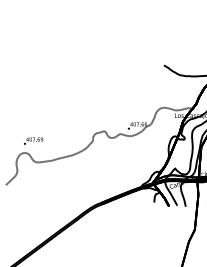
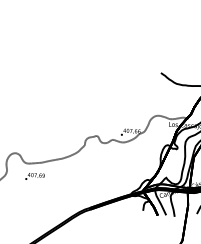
text: (33, 140) -> (35, 176), moved

